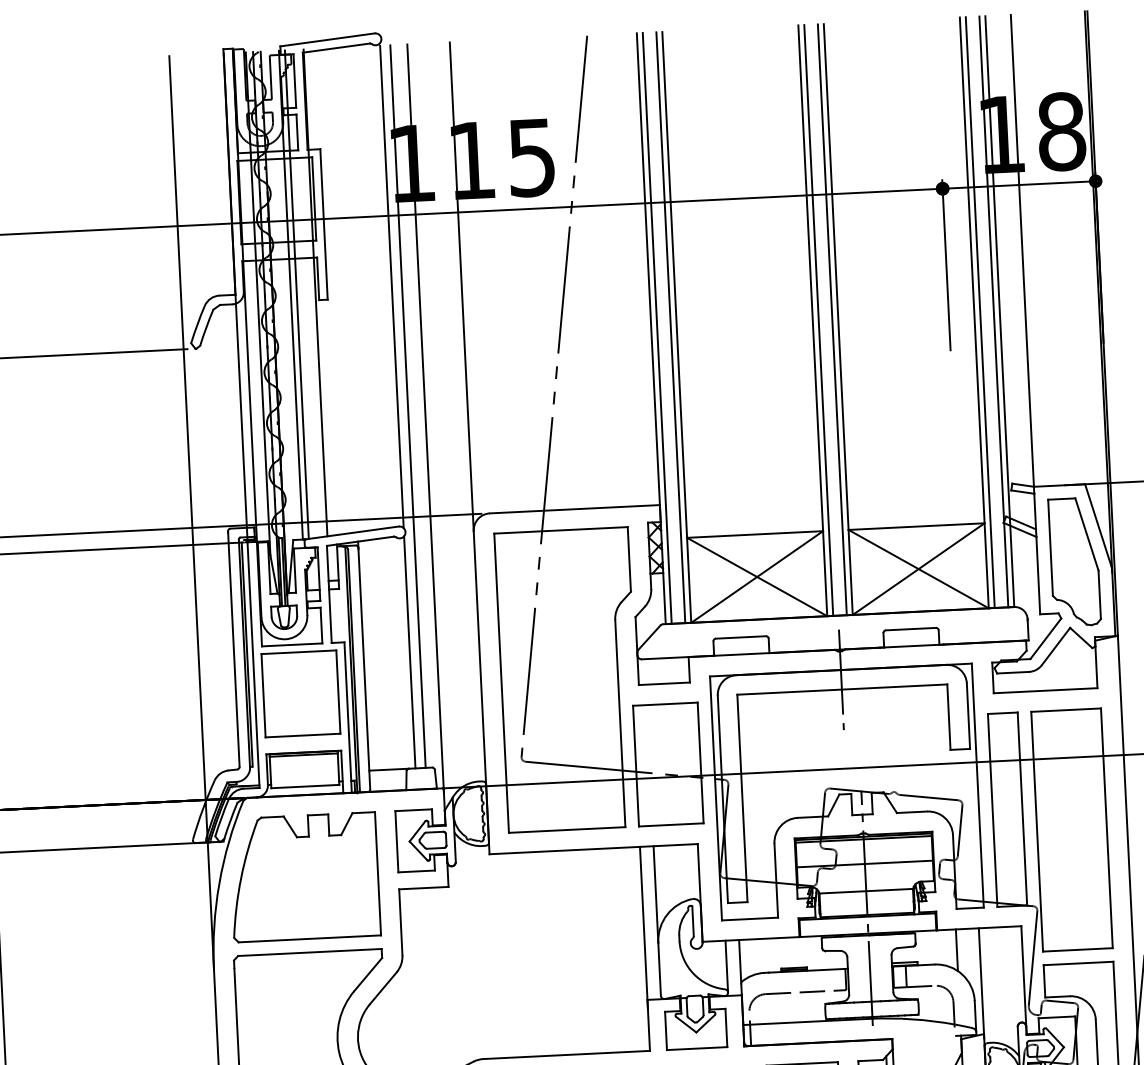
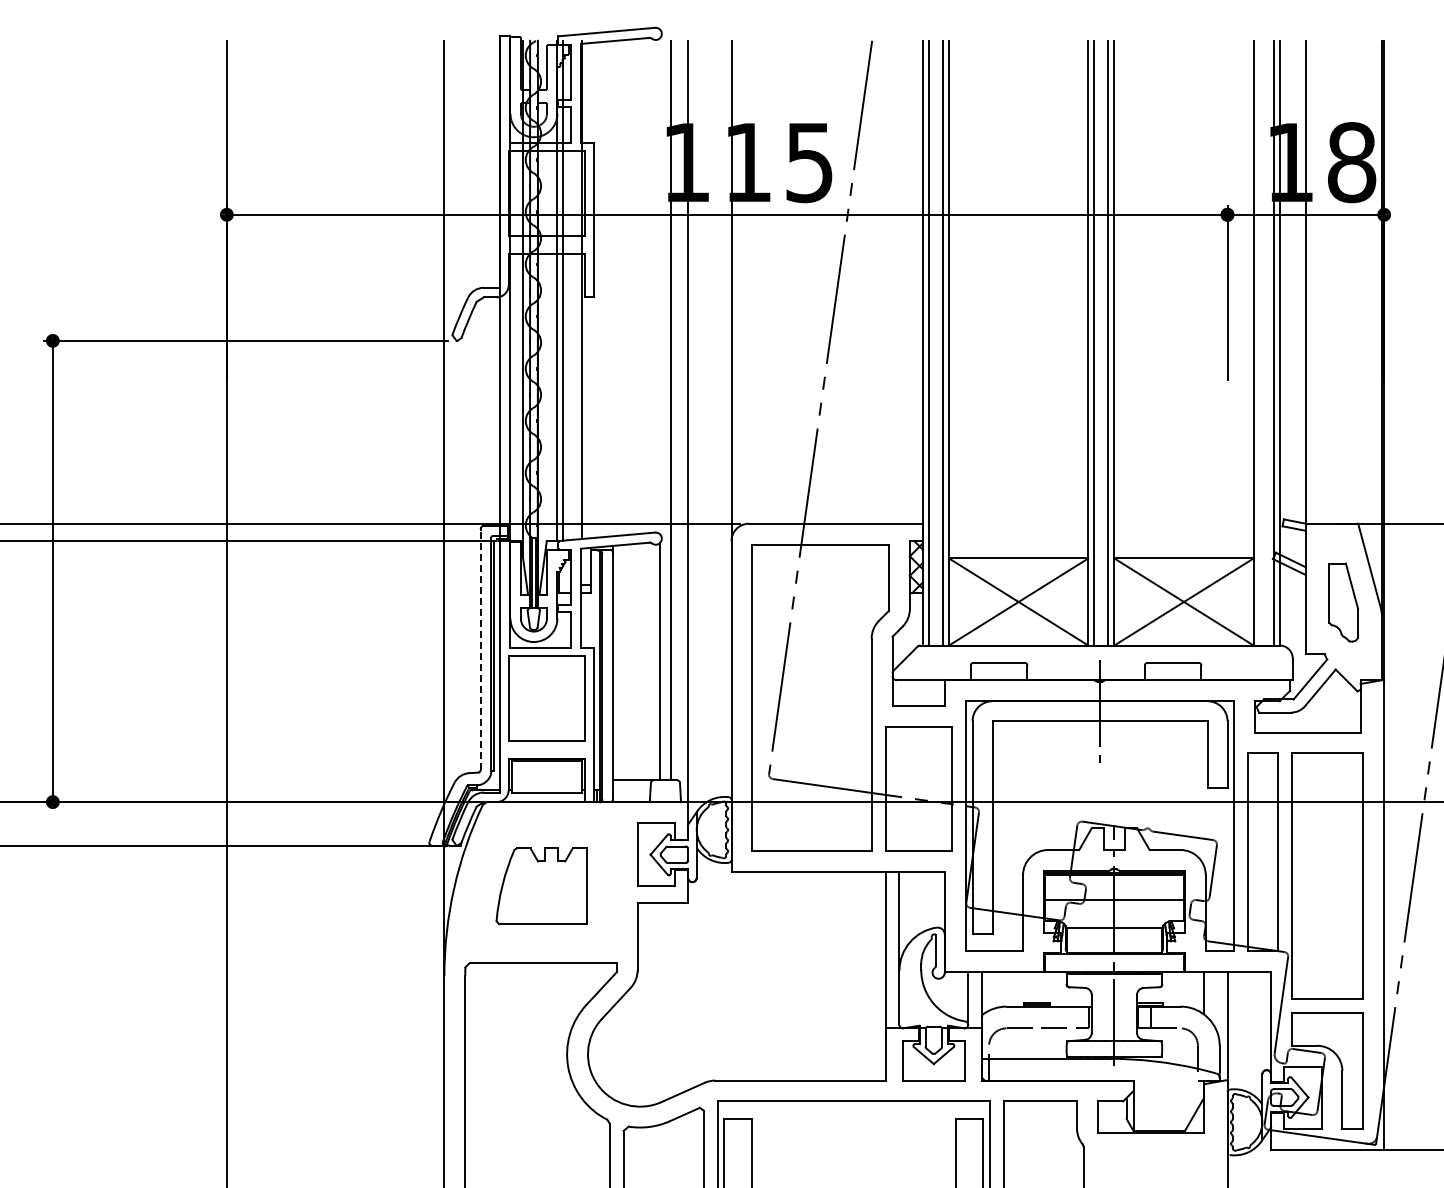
line: (392, 286) -> (660, 287), removed
line: (980, 311) -> (1259, 342), removed
part: (1074, 561) -> (1343, 602), size x0.6
line: (233, 650) -> (480, 650), solid -> dashed
part: (304, 877) -> (541, 886), size x0.6

